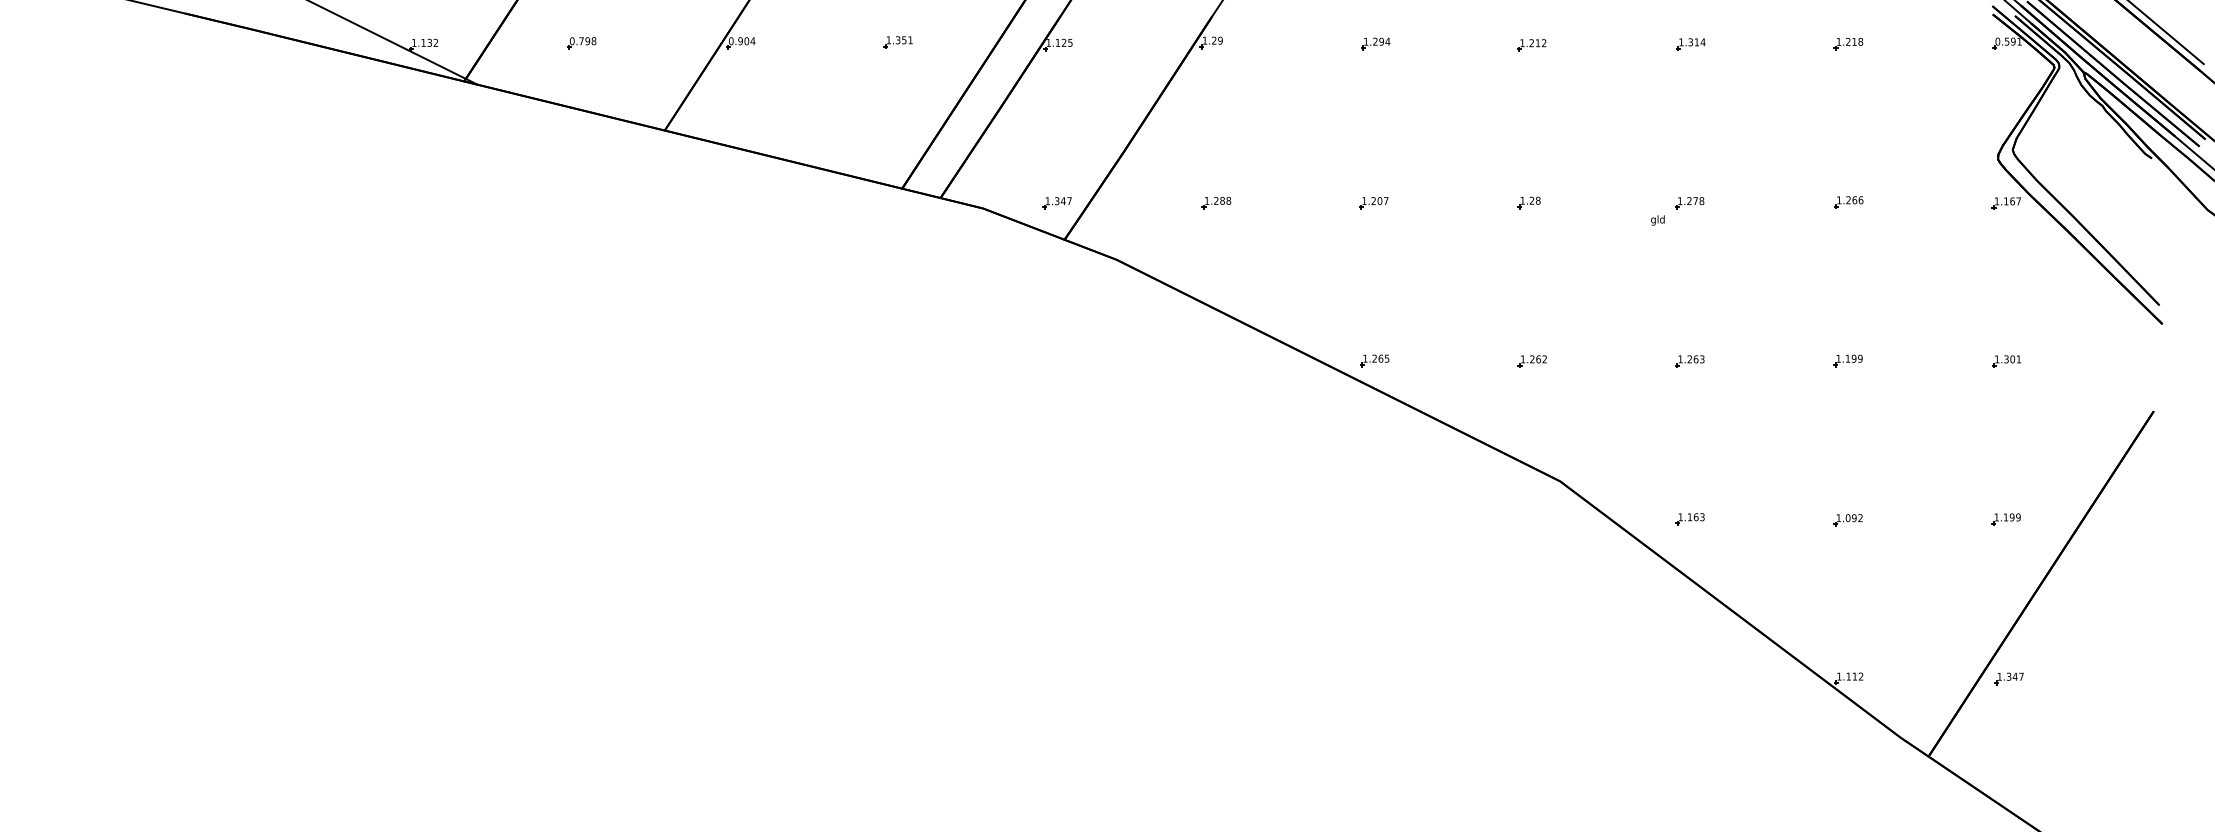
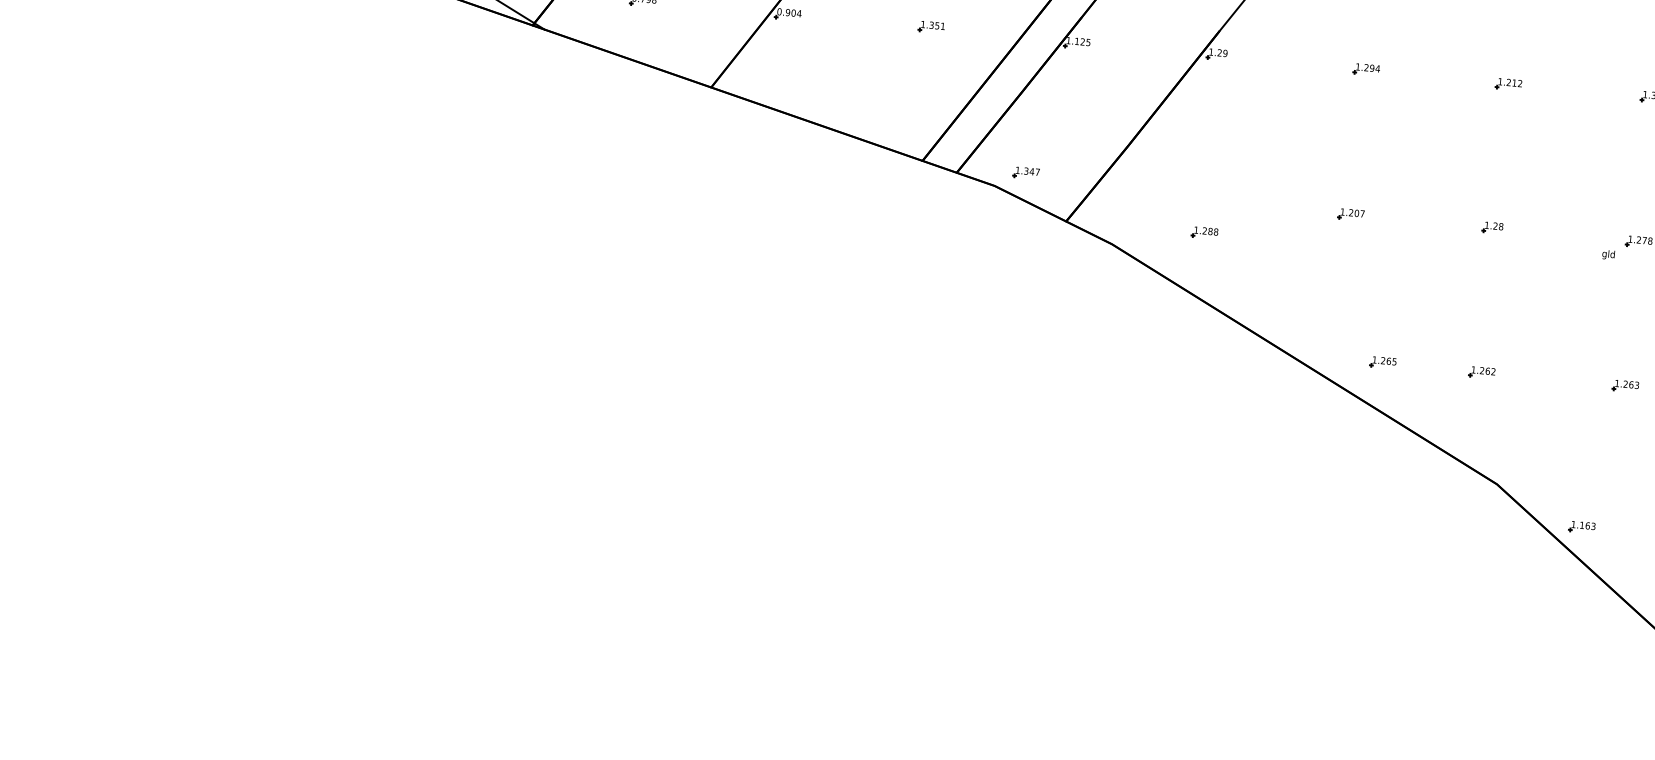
part: (1216, 202) -> (1204, 232), moved
part: (1056, 203) -> (1025, 173), moved
part: (1374, 360) -> (1382, 362), moved
part: (1689, 519) -> (1581, 527), moved

